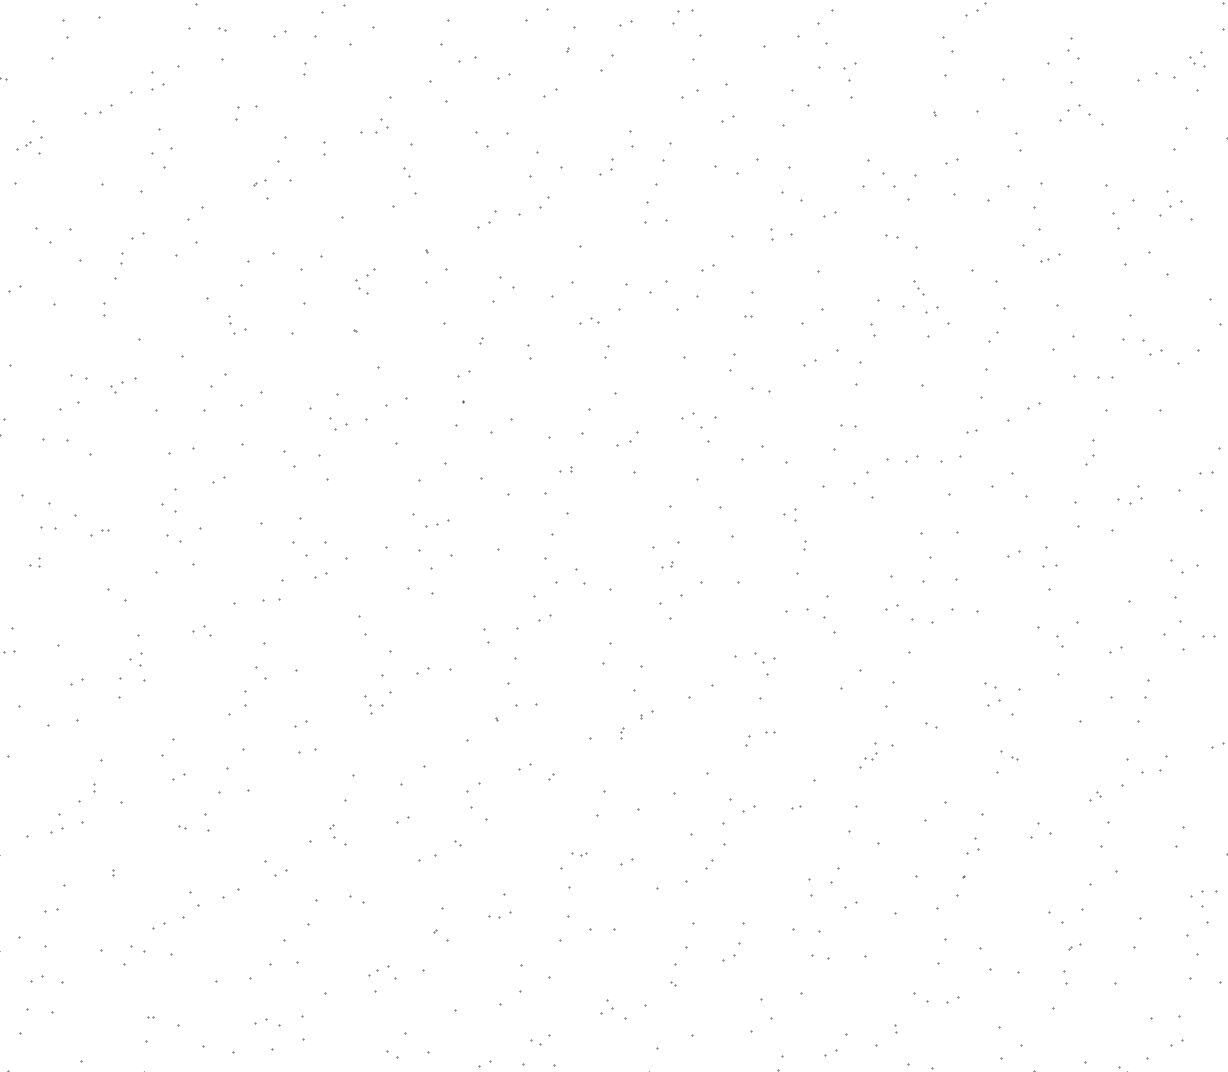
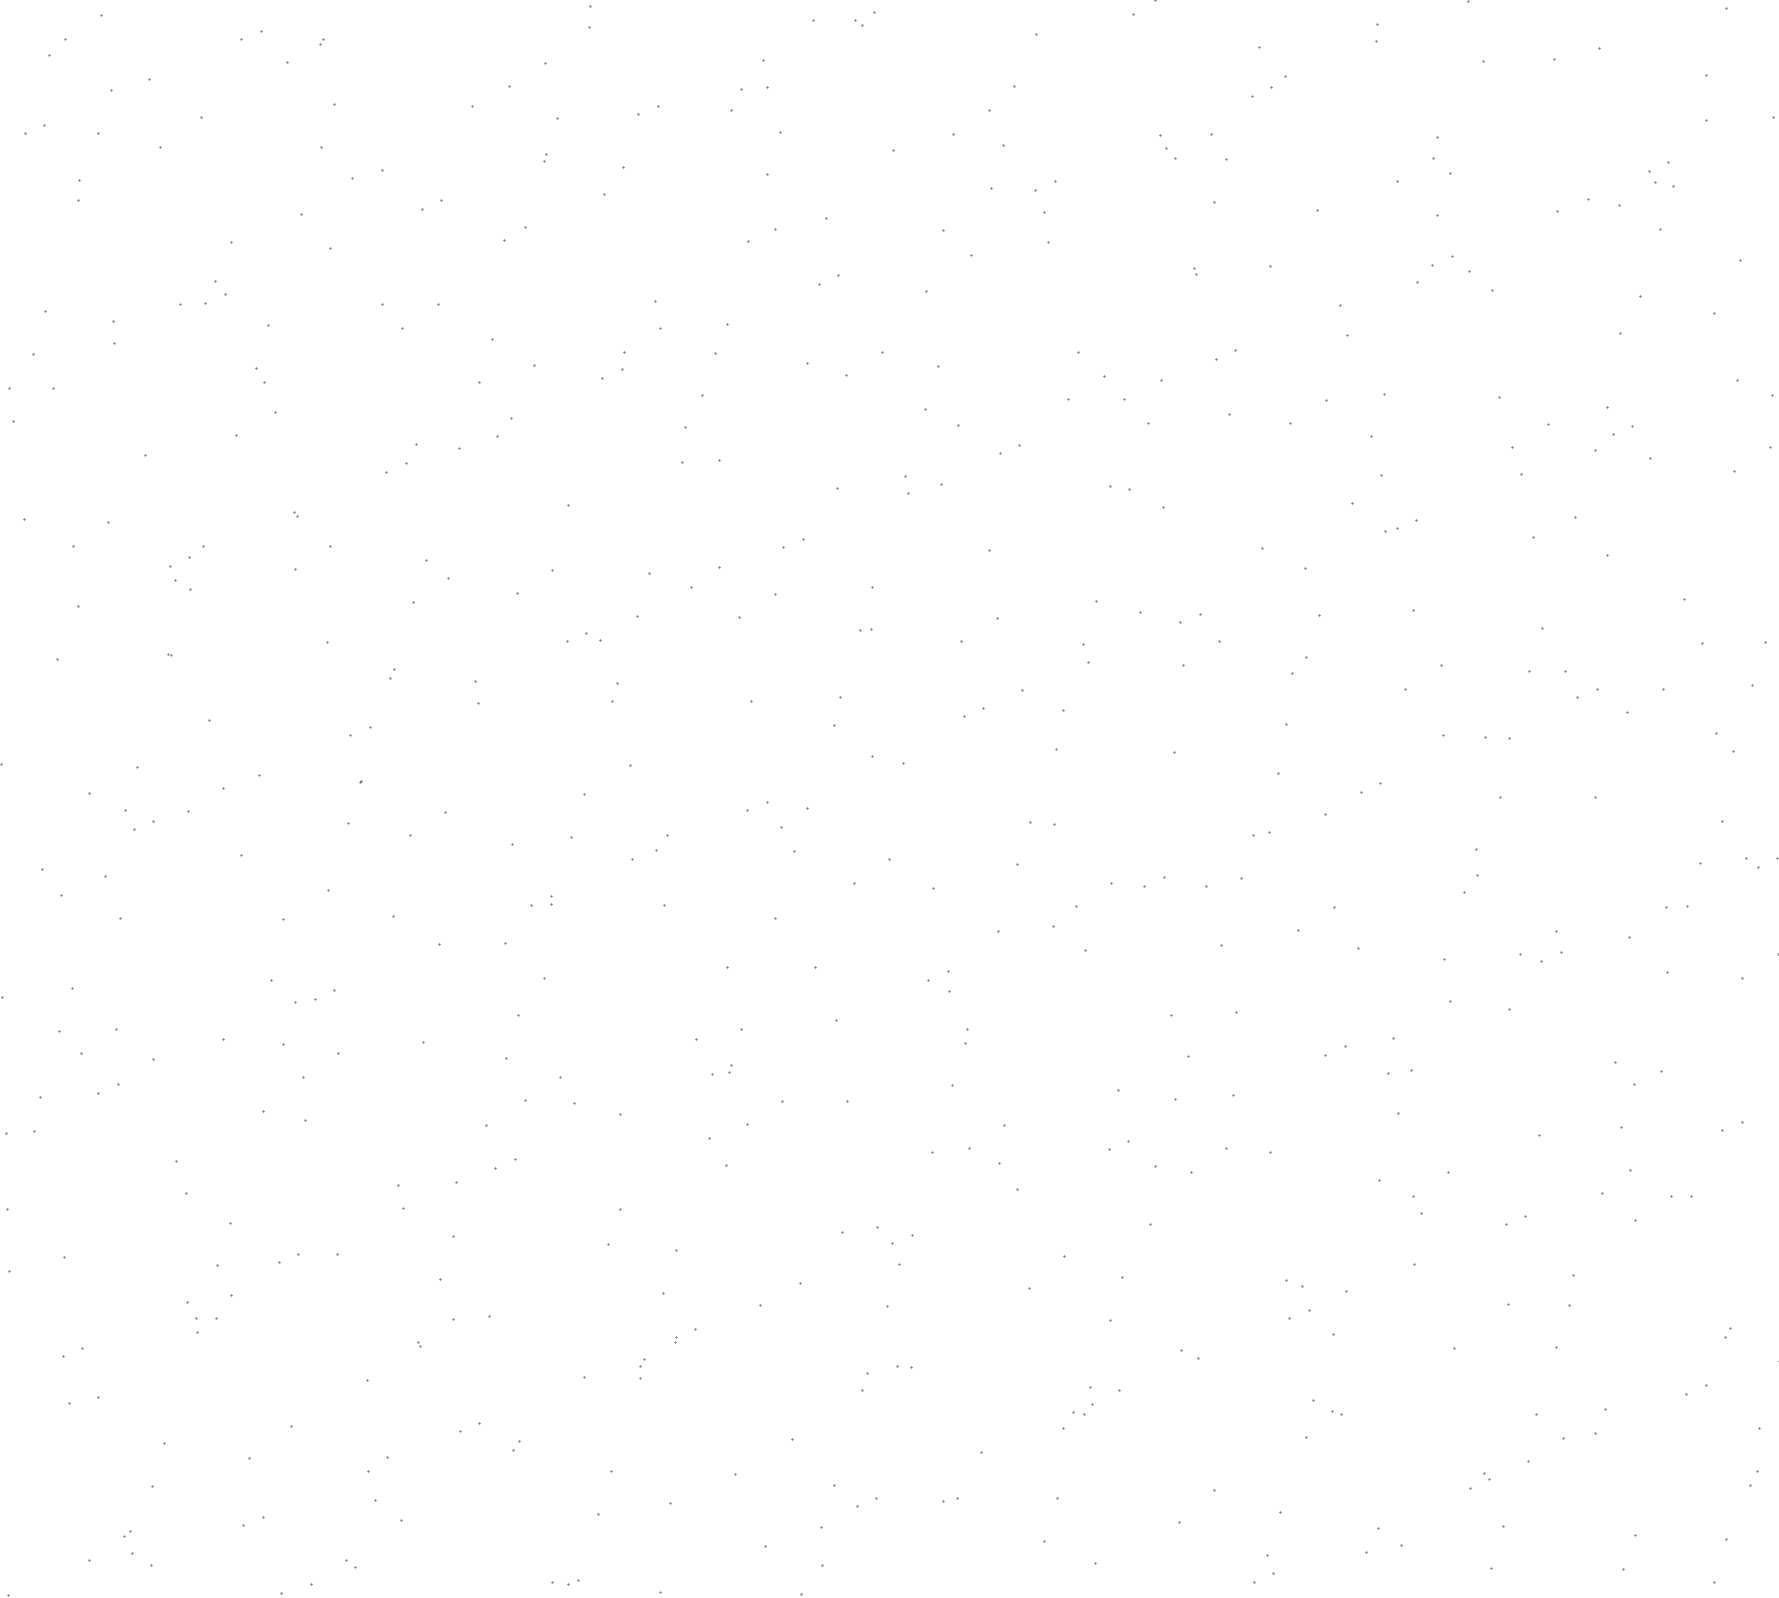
part: (918, 287) -> (1167, 146), moved

